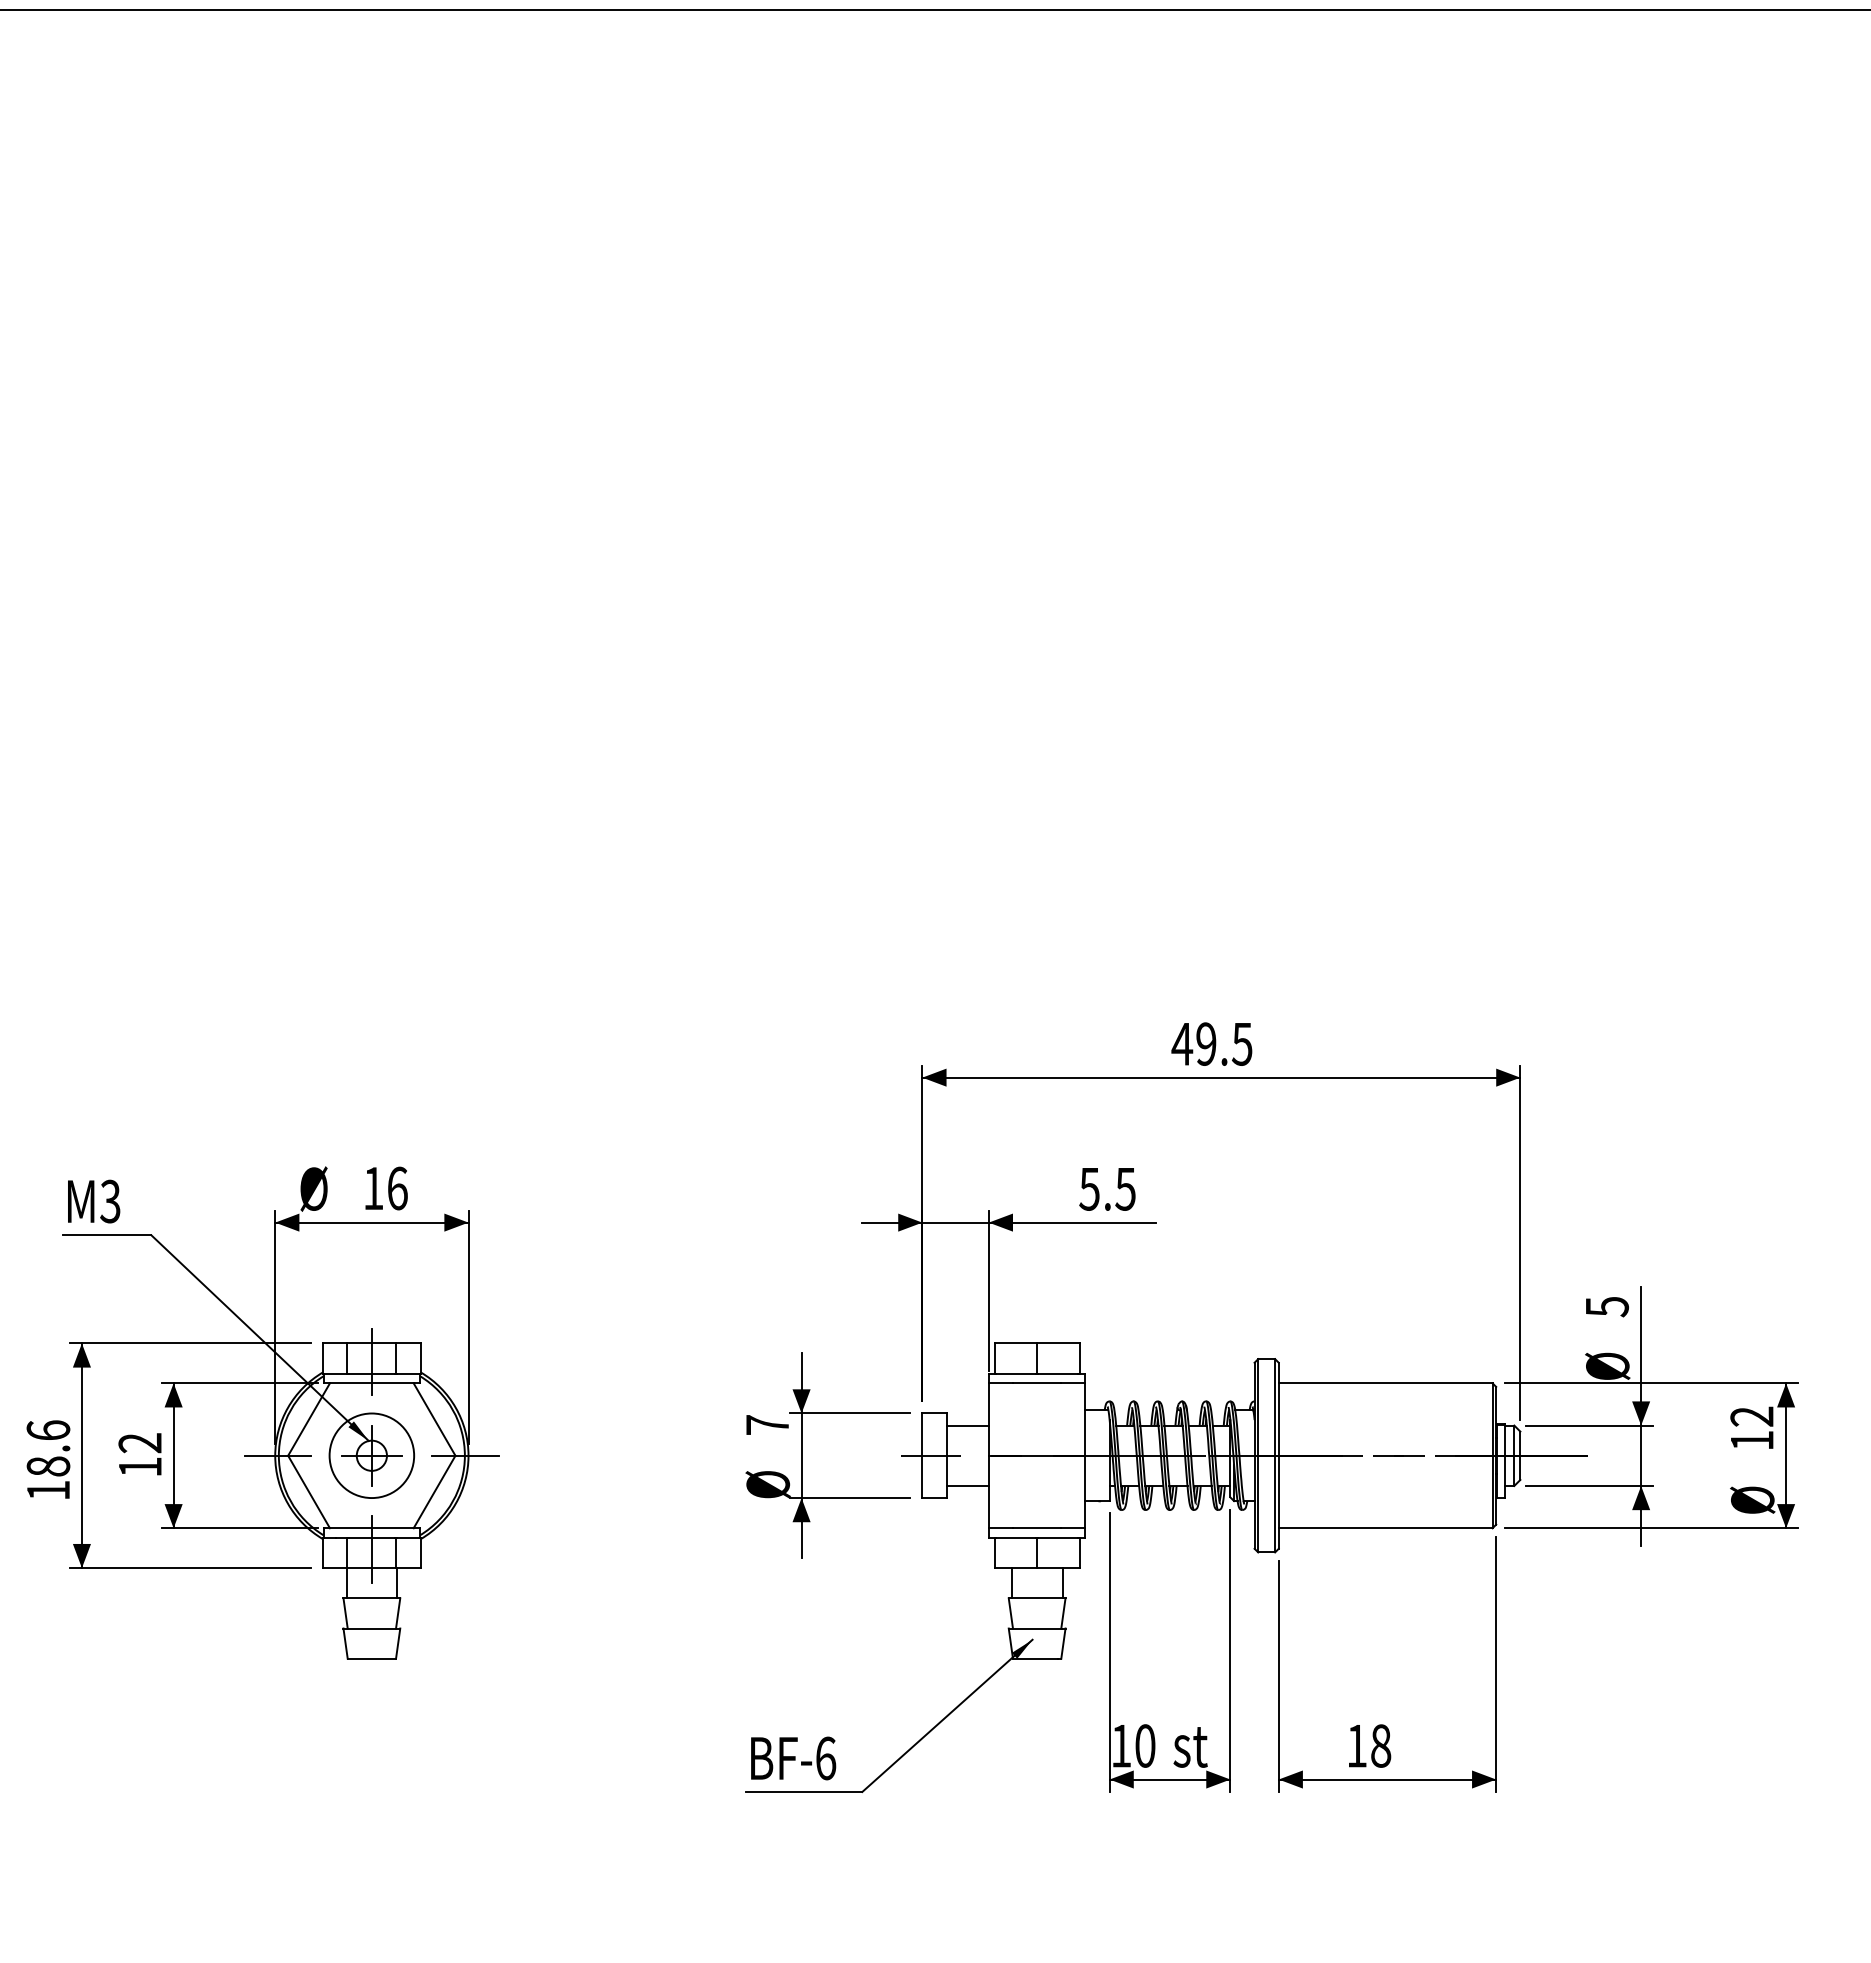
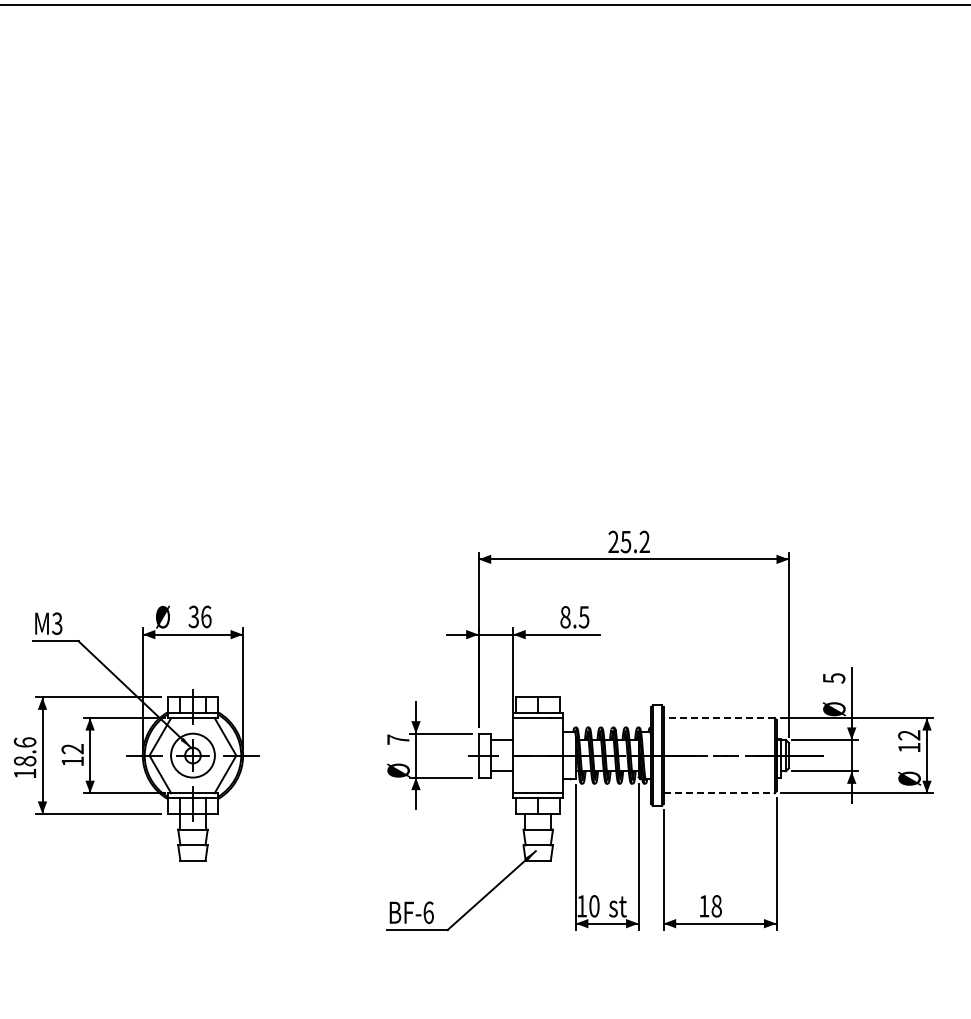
text: (1211, 1043) -> (628, 541), 49.5 -> 25.2
text: (372, 1187) -> (193, 616), 16 -> 36
text: (1089, 1189) -> (565, 617), 5.5 -> 8.5
line: (1384, 1384) -> (718, 718), solid -> dashed
line: (1386, 1528) -> (719, 793), solid -> dashed

